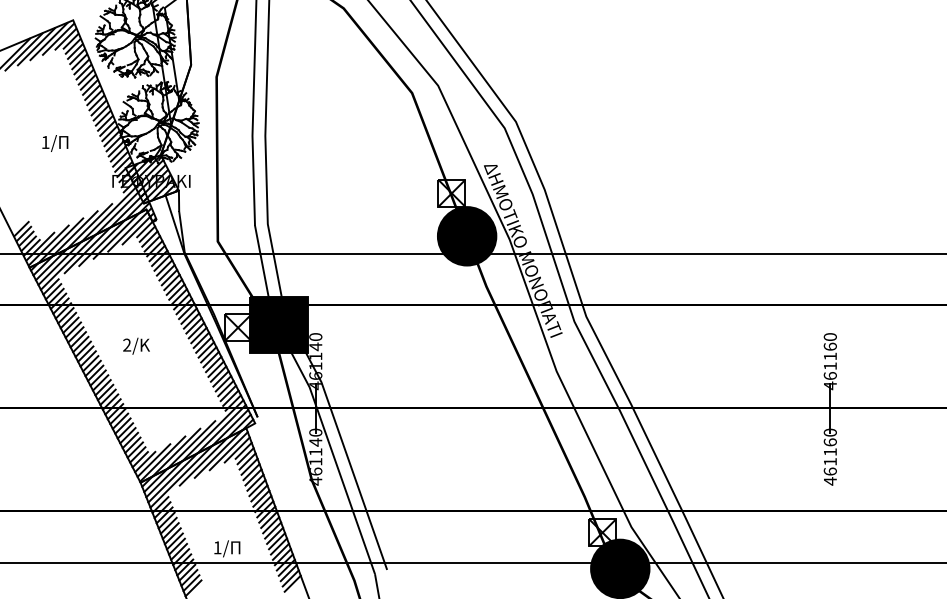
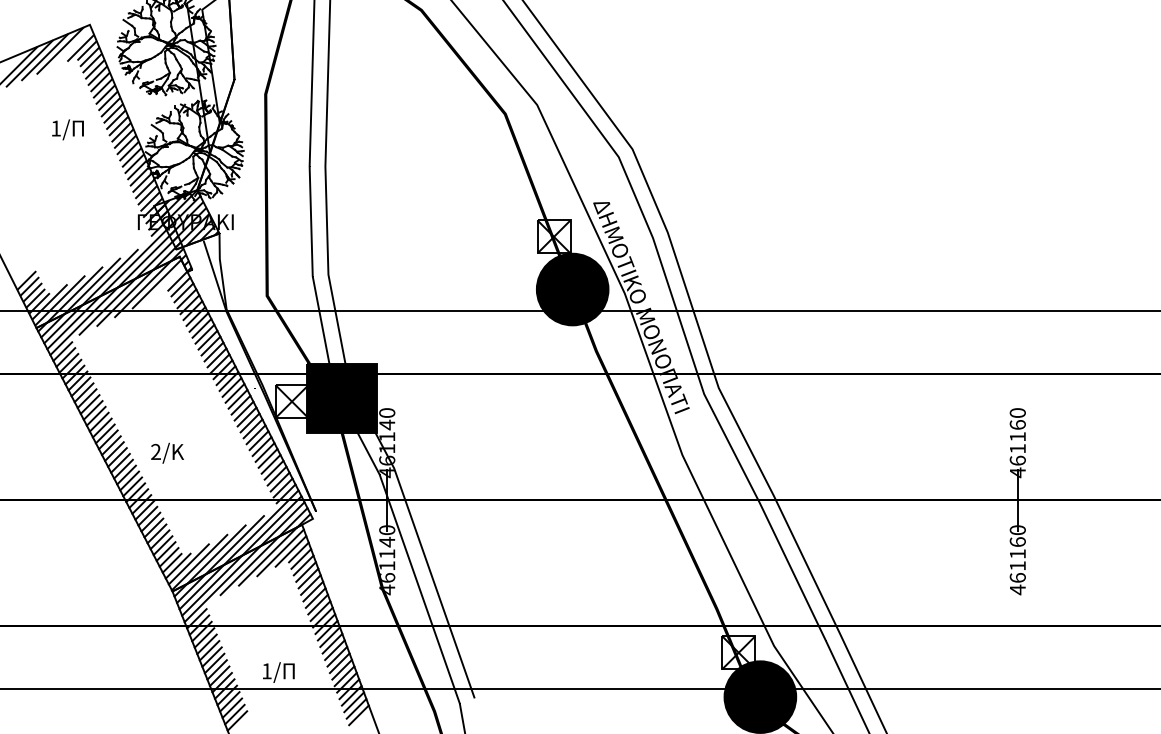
line: (58, 39) -> (71, 48), removed
text: (54, 143) -> (67, 129), moved
line: (136, 230) -> (167, 282), removed
text: (136, 345) -> (167, 452), moved

